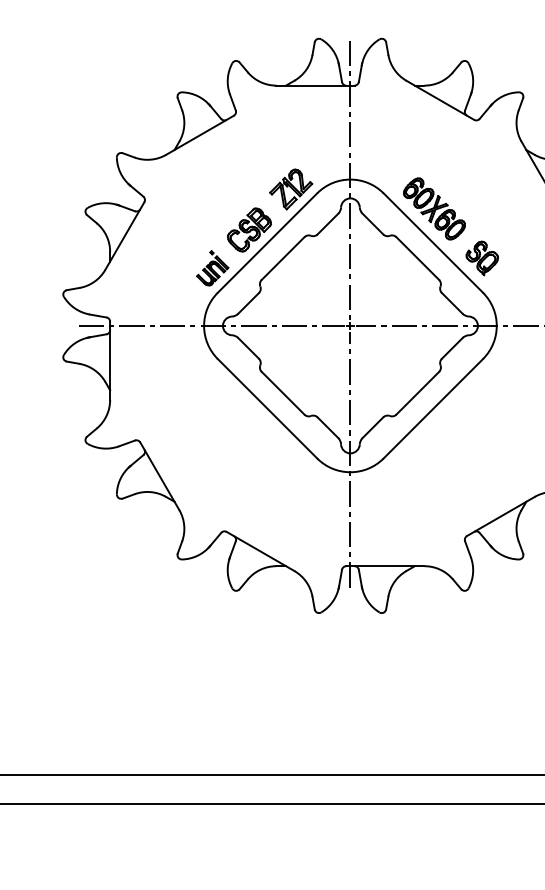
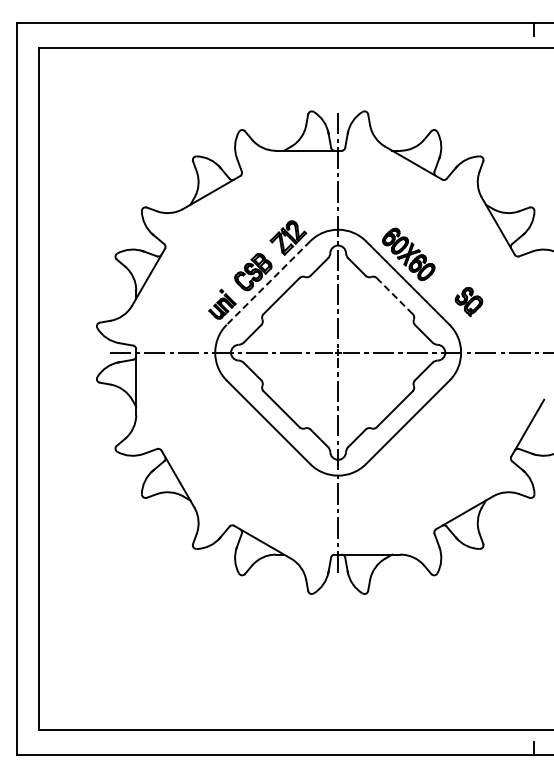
line: (267, 243) -> (268, 283), solid -> dashed
line: (417, 257) -> (394, 295), solid -> dashed
part: (481, 259) -> (468, 302), moved

